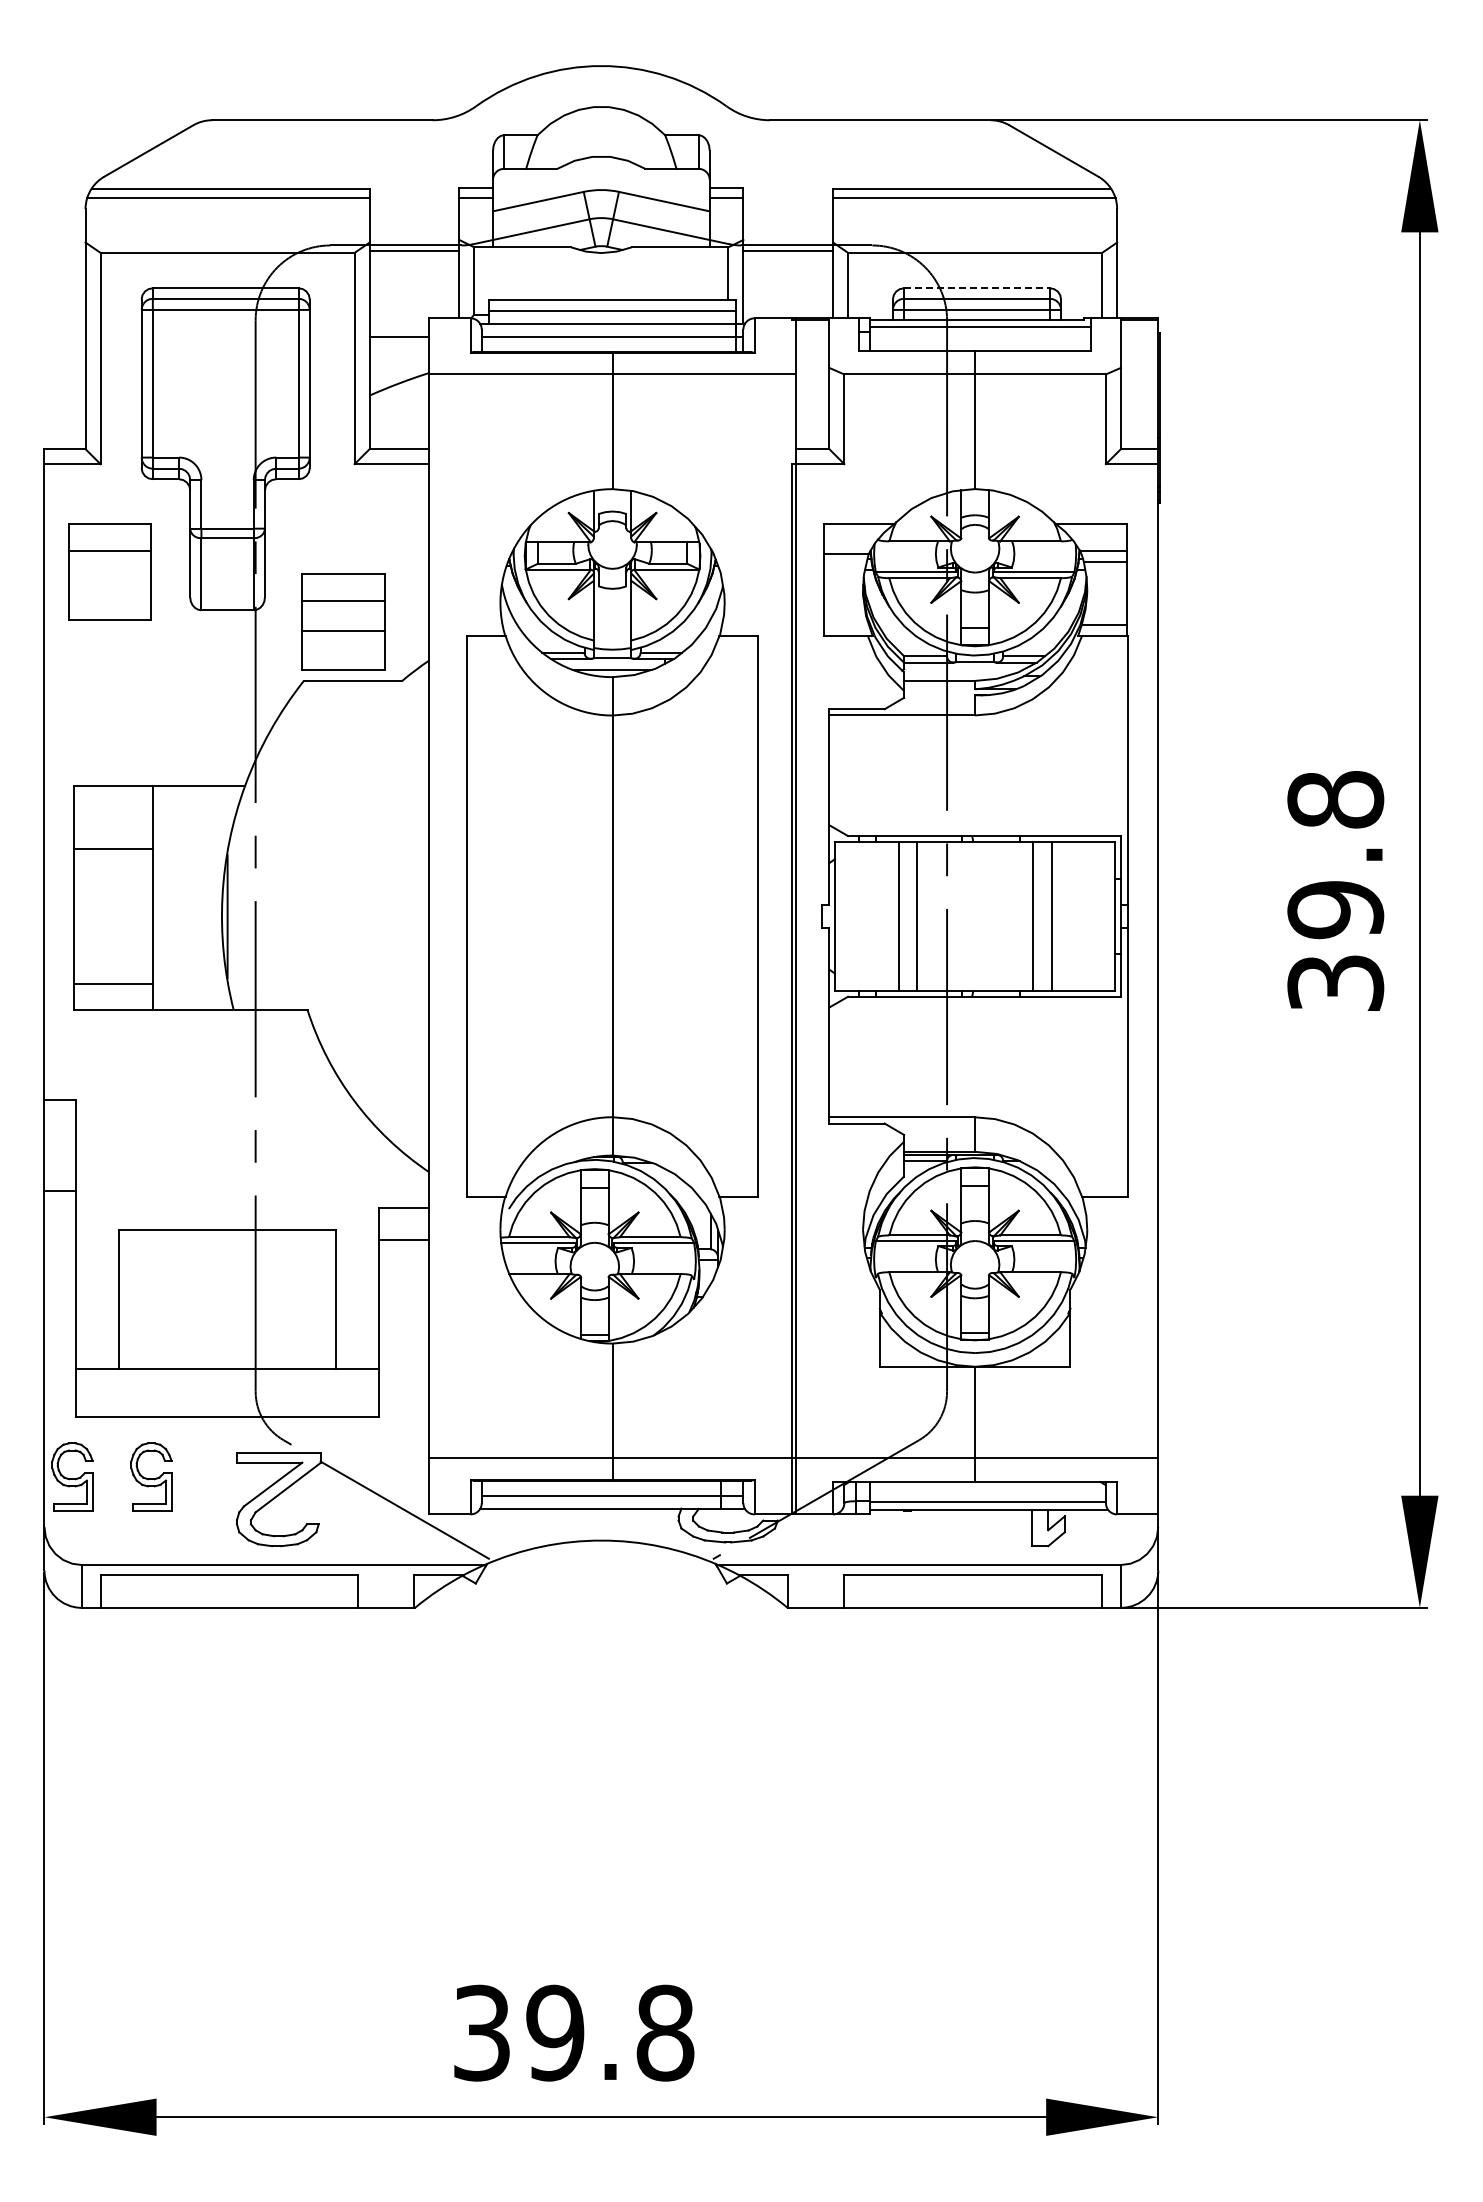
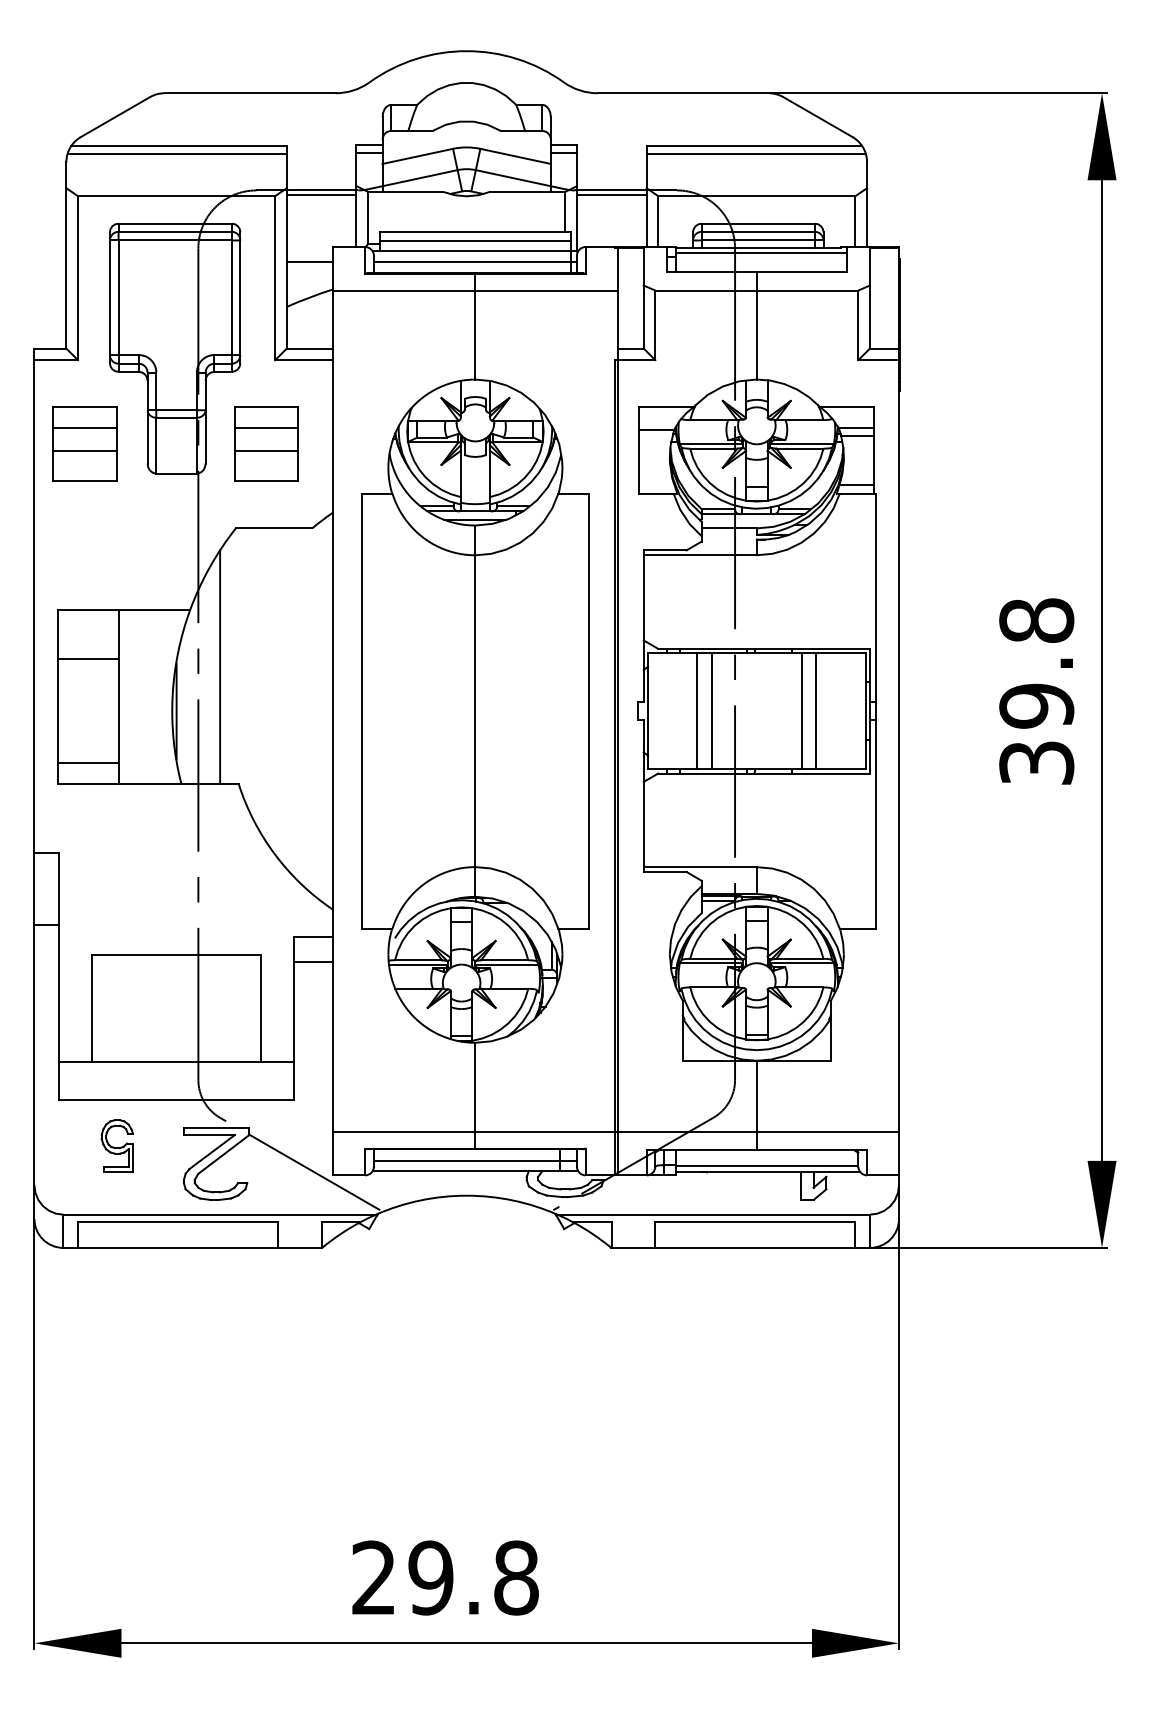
line: (977, 288) -> (758, 223), dashed -> solid
line: (109, 581) -> (84, 451), added
part: (343, 621) -> (266, 443), moved
line: (283, 859) -> (220, 667), added
part: (72, 1476) -> (56, 1145), removed
text: (481, 2032) -> (373, 1577), 39.8 -> 29.8

